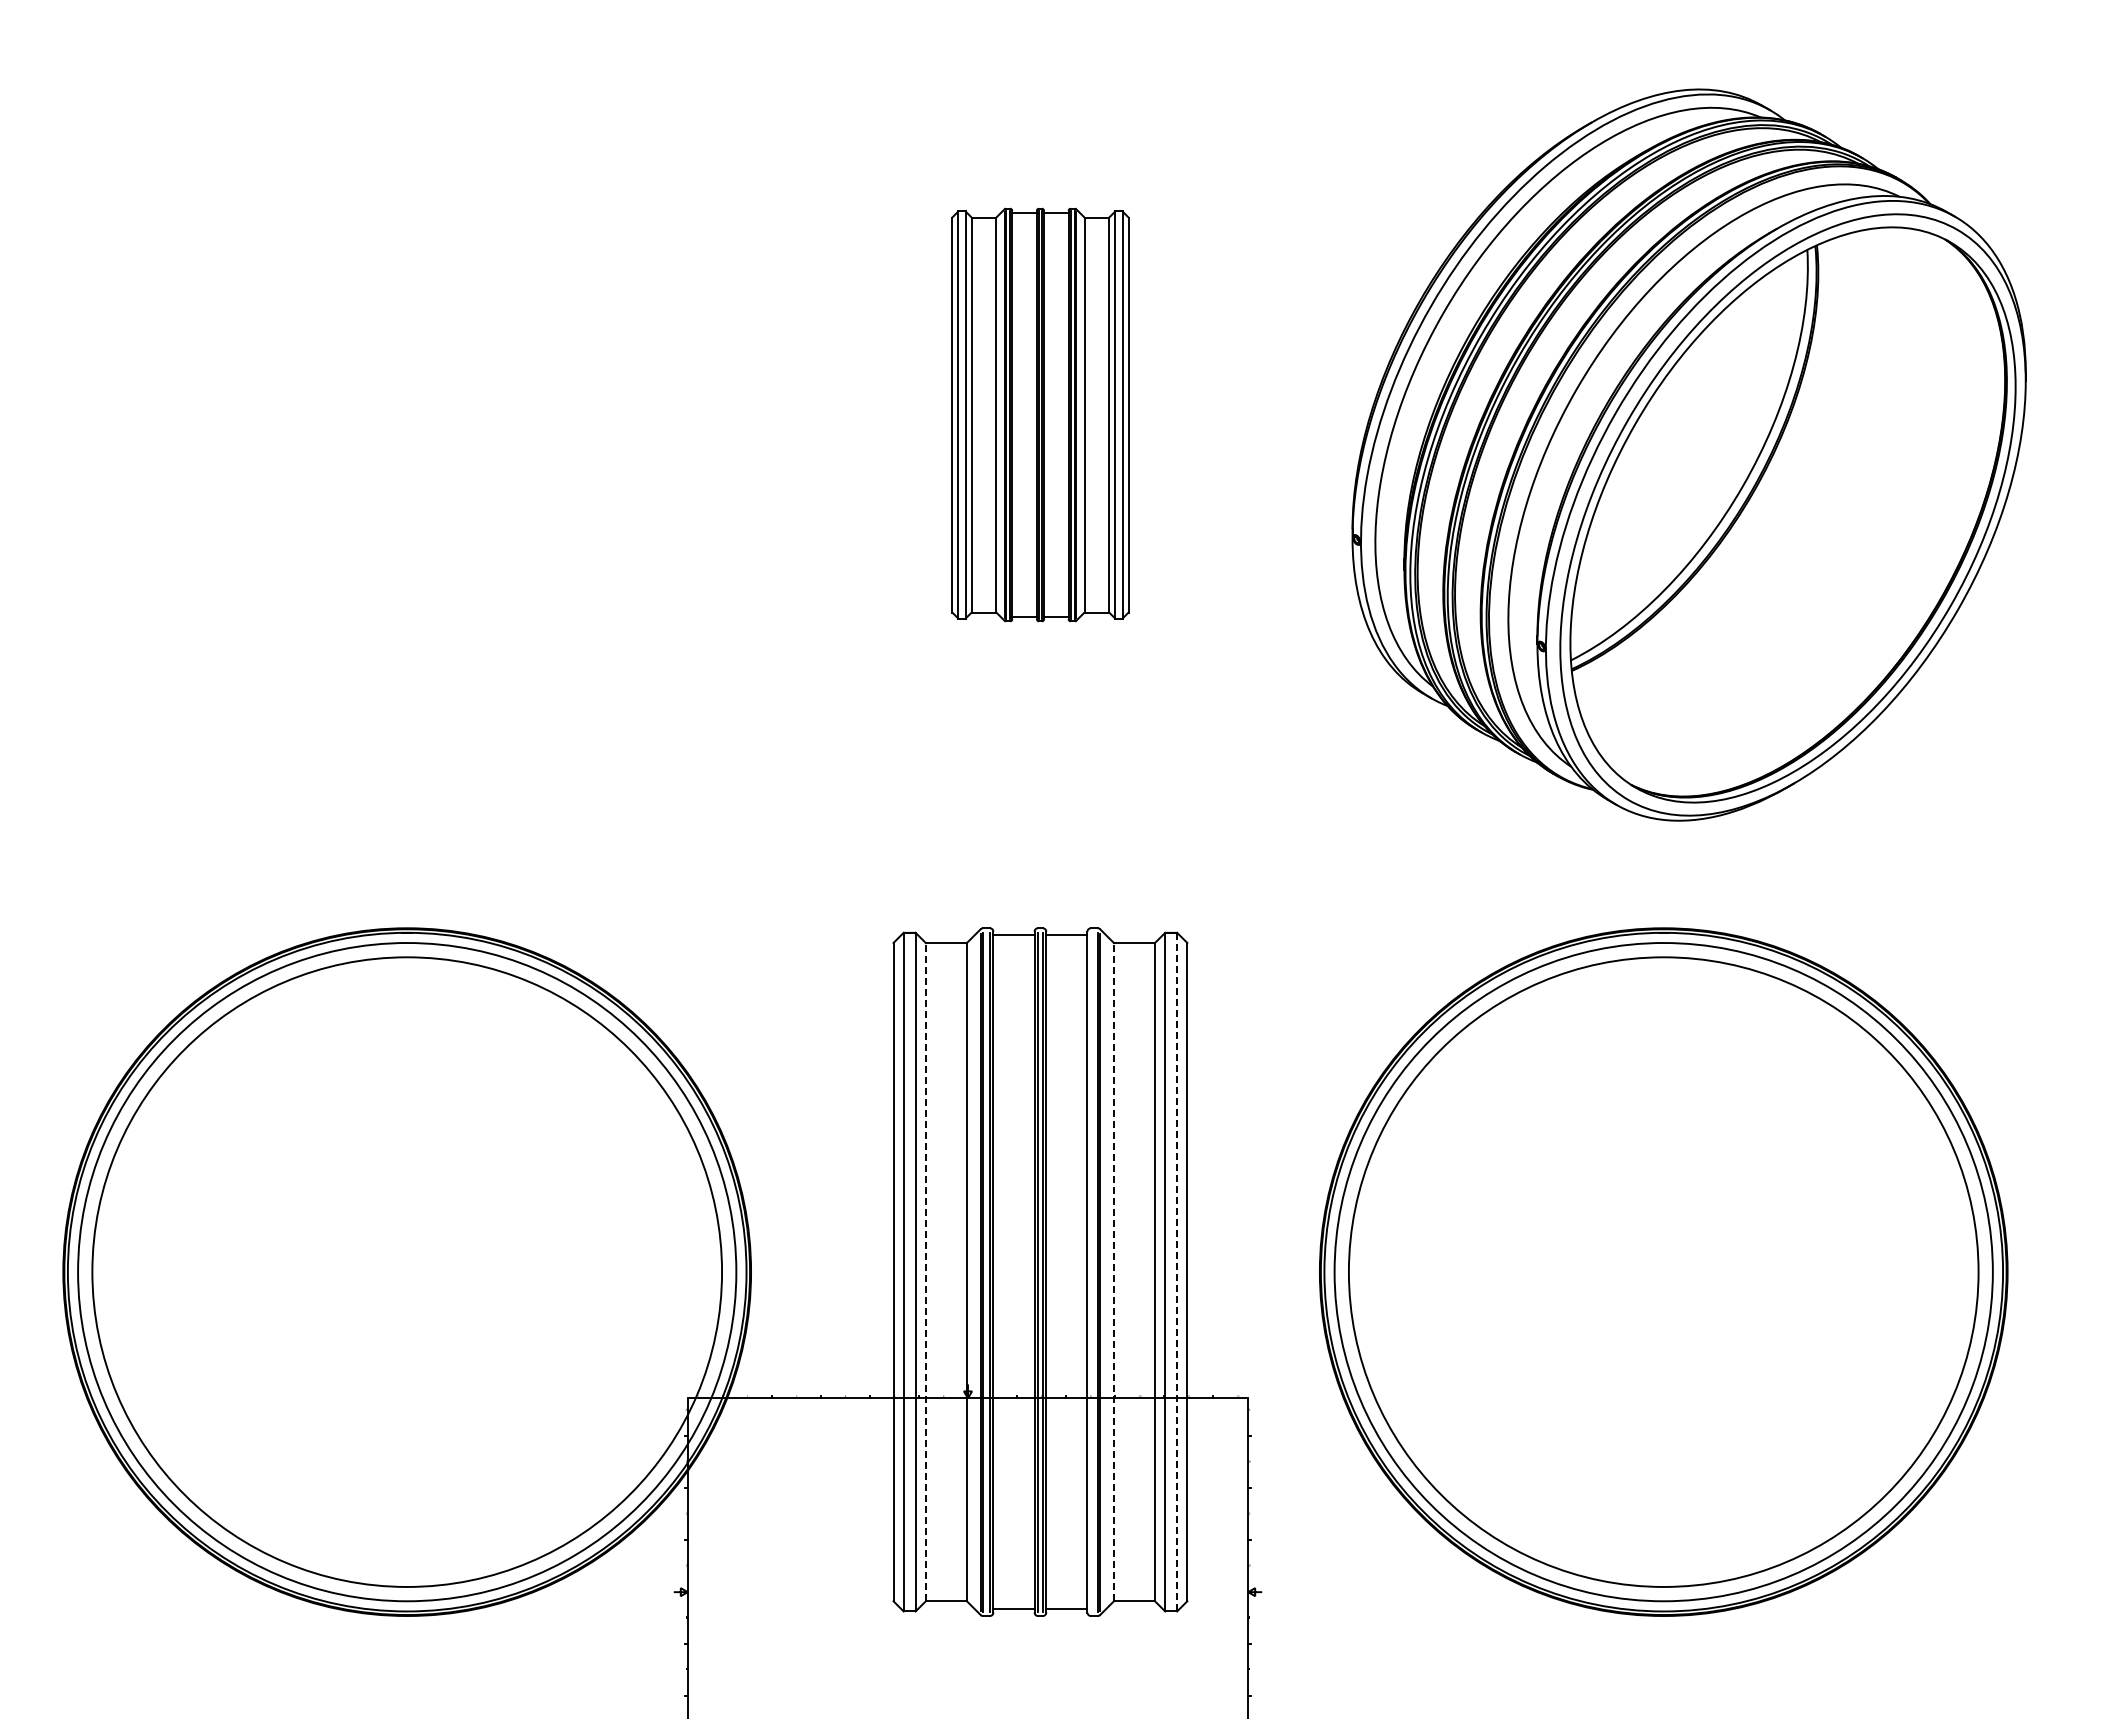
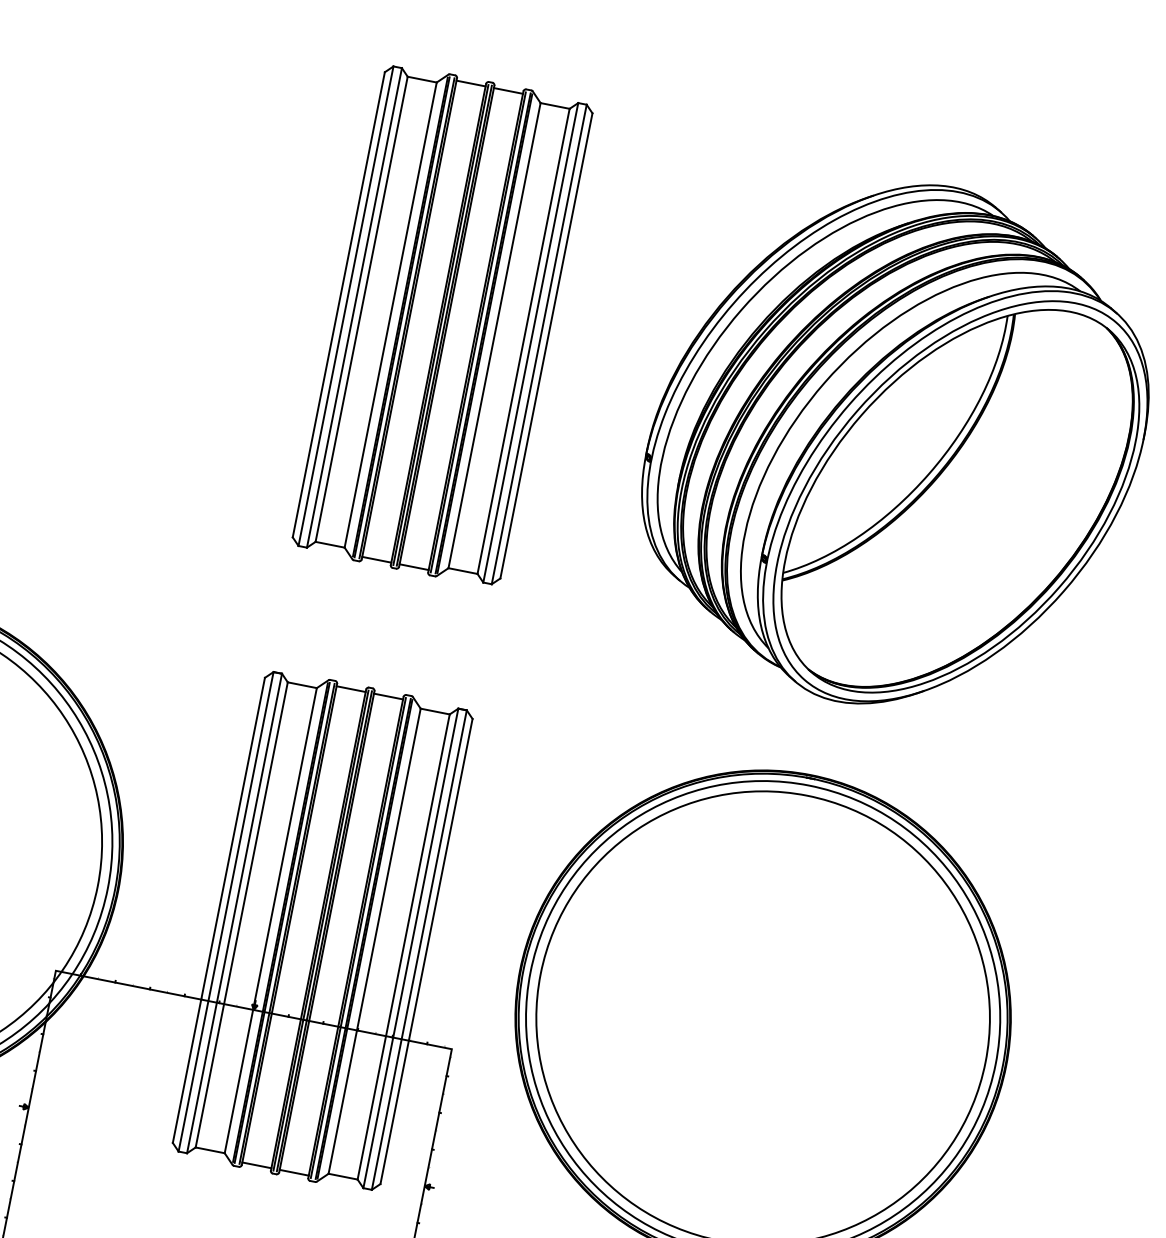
part: (1040, 414) -> (442, 324), size x1.67
line: (925, 1271) -> (241, 914), dashed -> solid
line: (1090, 1271) -> (358, 937), added
line: (1113, 1271) -> (374, 940), dashed -> solid
line: (1177, 1271) -> (419, 949), dashed -> solid

